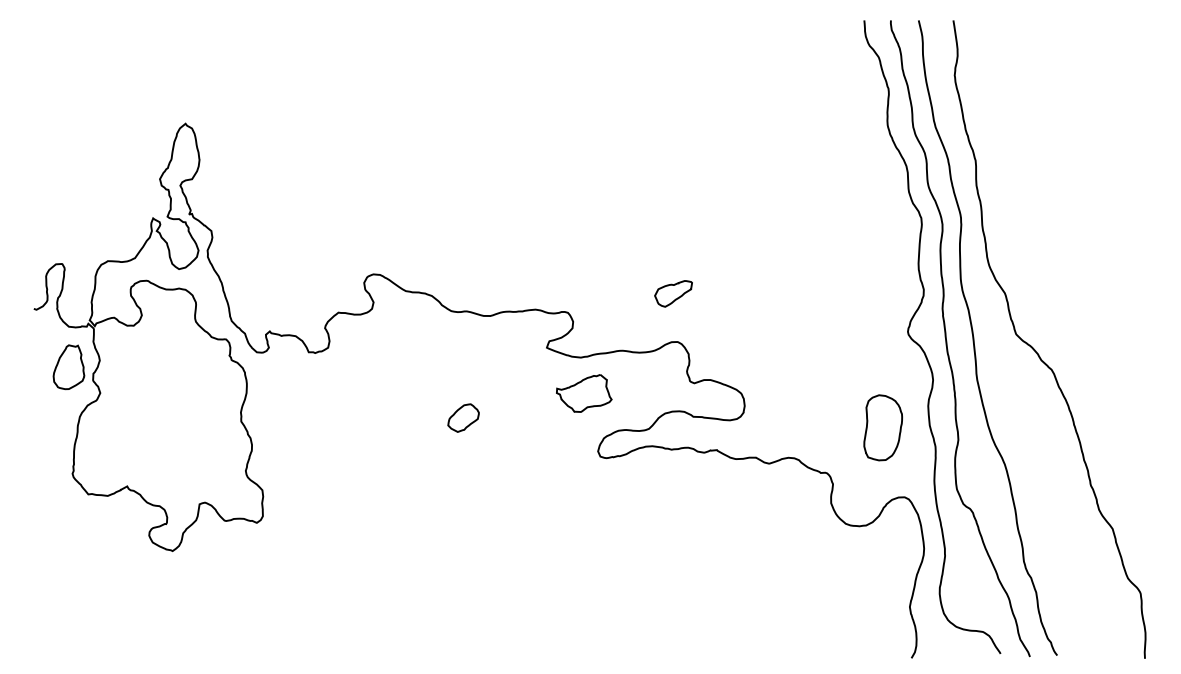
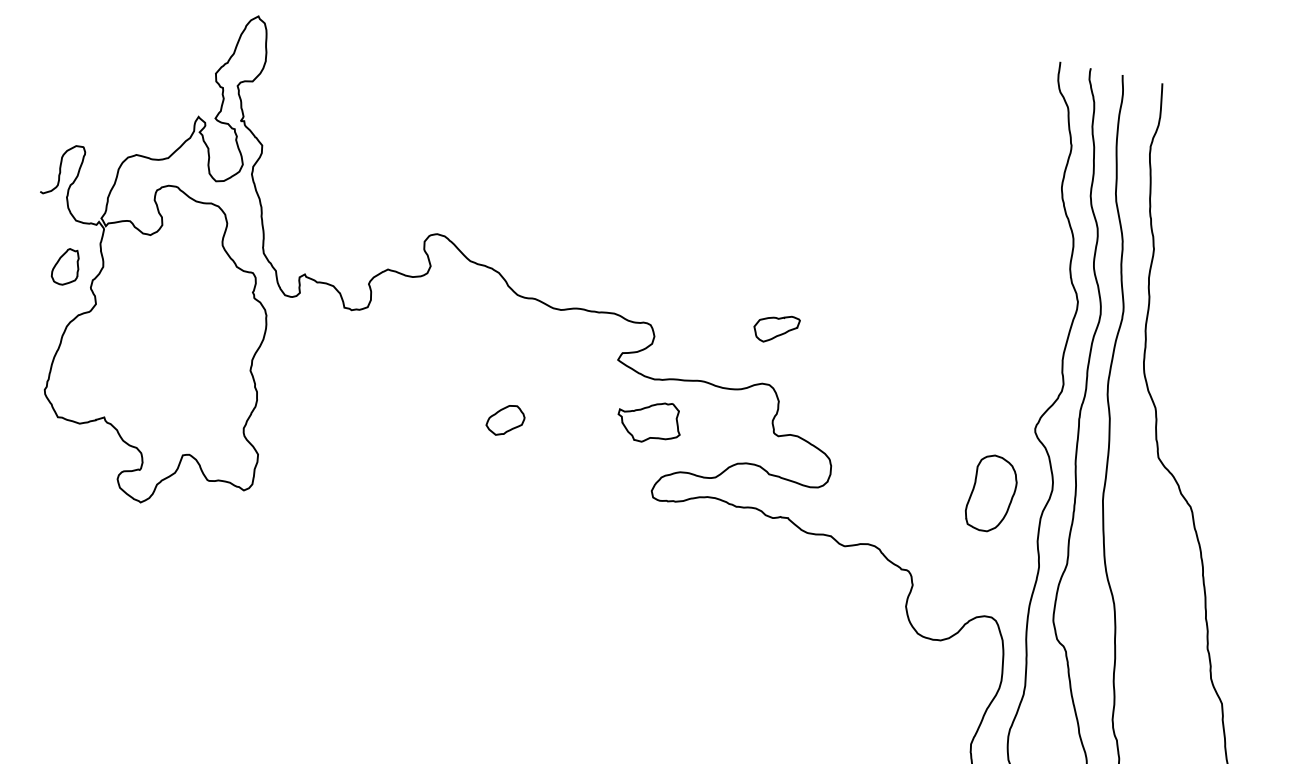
part: (68, 366) -> (65, 266), size x0.71
part: (882, 427) -> (991, 493), moved

